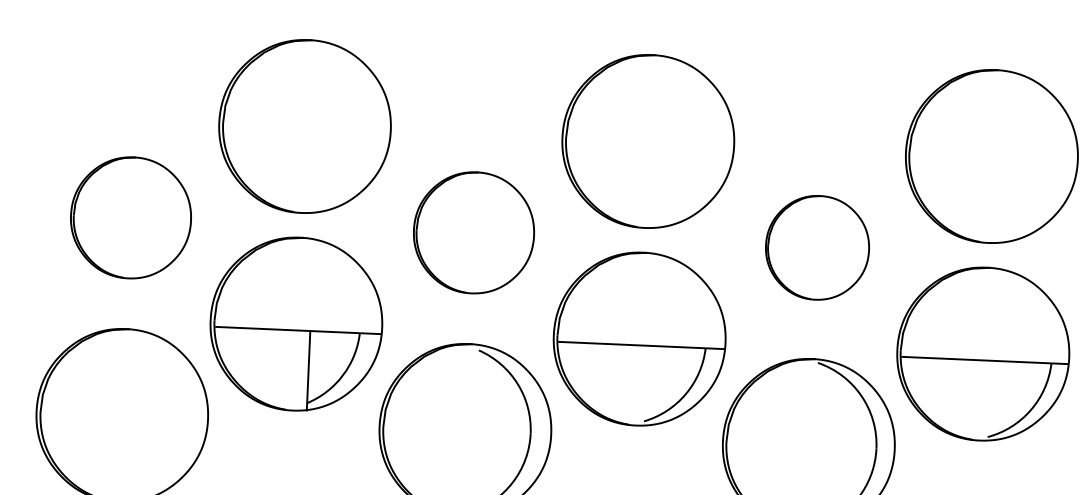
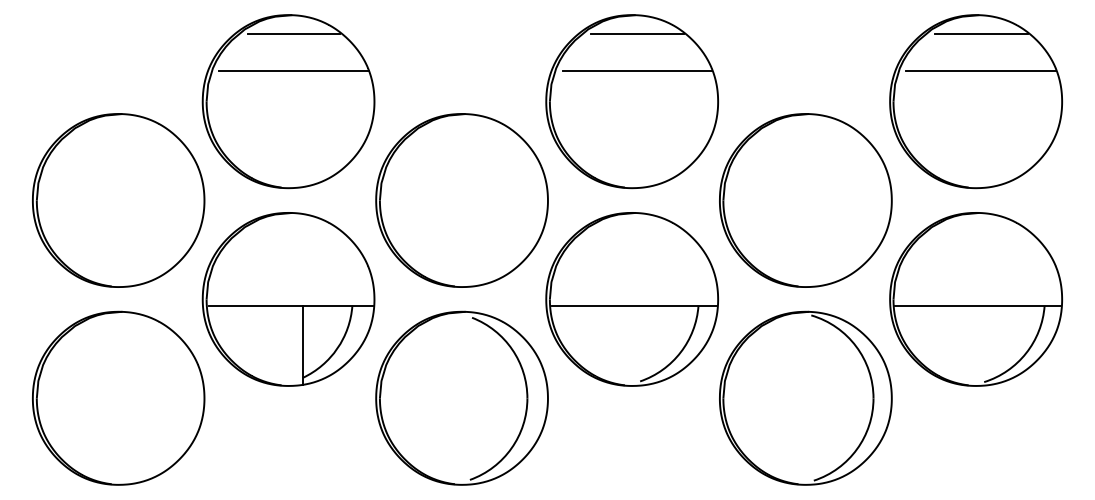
line: (312, 58) -> (293, 33), added
line: (656, 73) -> (637, 33), added
line: (999, 88) -> (980, 33), added
line: (311, 95) -> (293, 70), added
line: (654, 110) -> (637, 70), added
line: (998, 125) -> (981, 70), added
part: (130, 217) -> (118, 200), size x1.43
part: (473, 232) -> (461, 200), size x1.43
part: (817, 247) -> (805, 200), size x1.67

